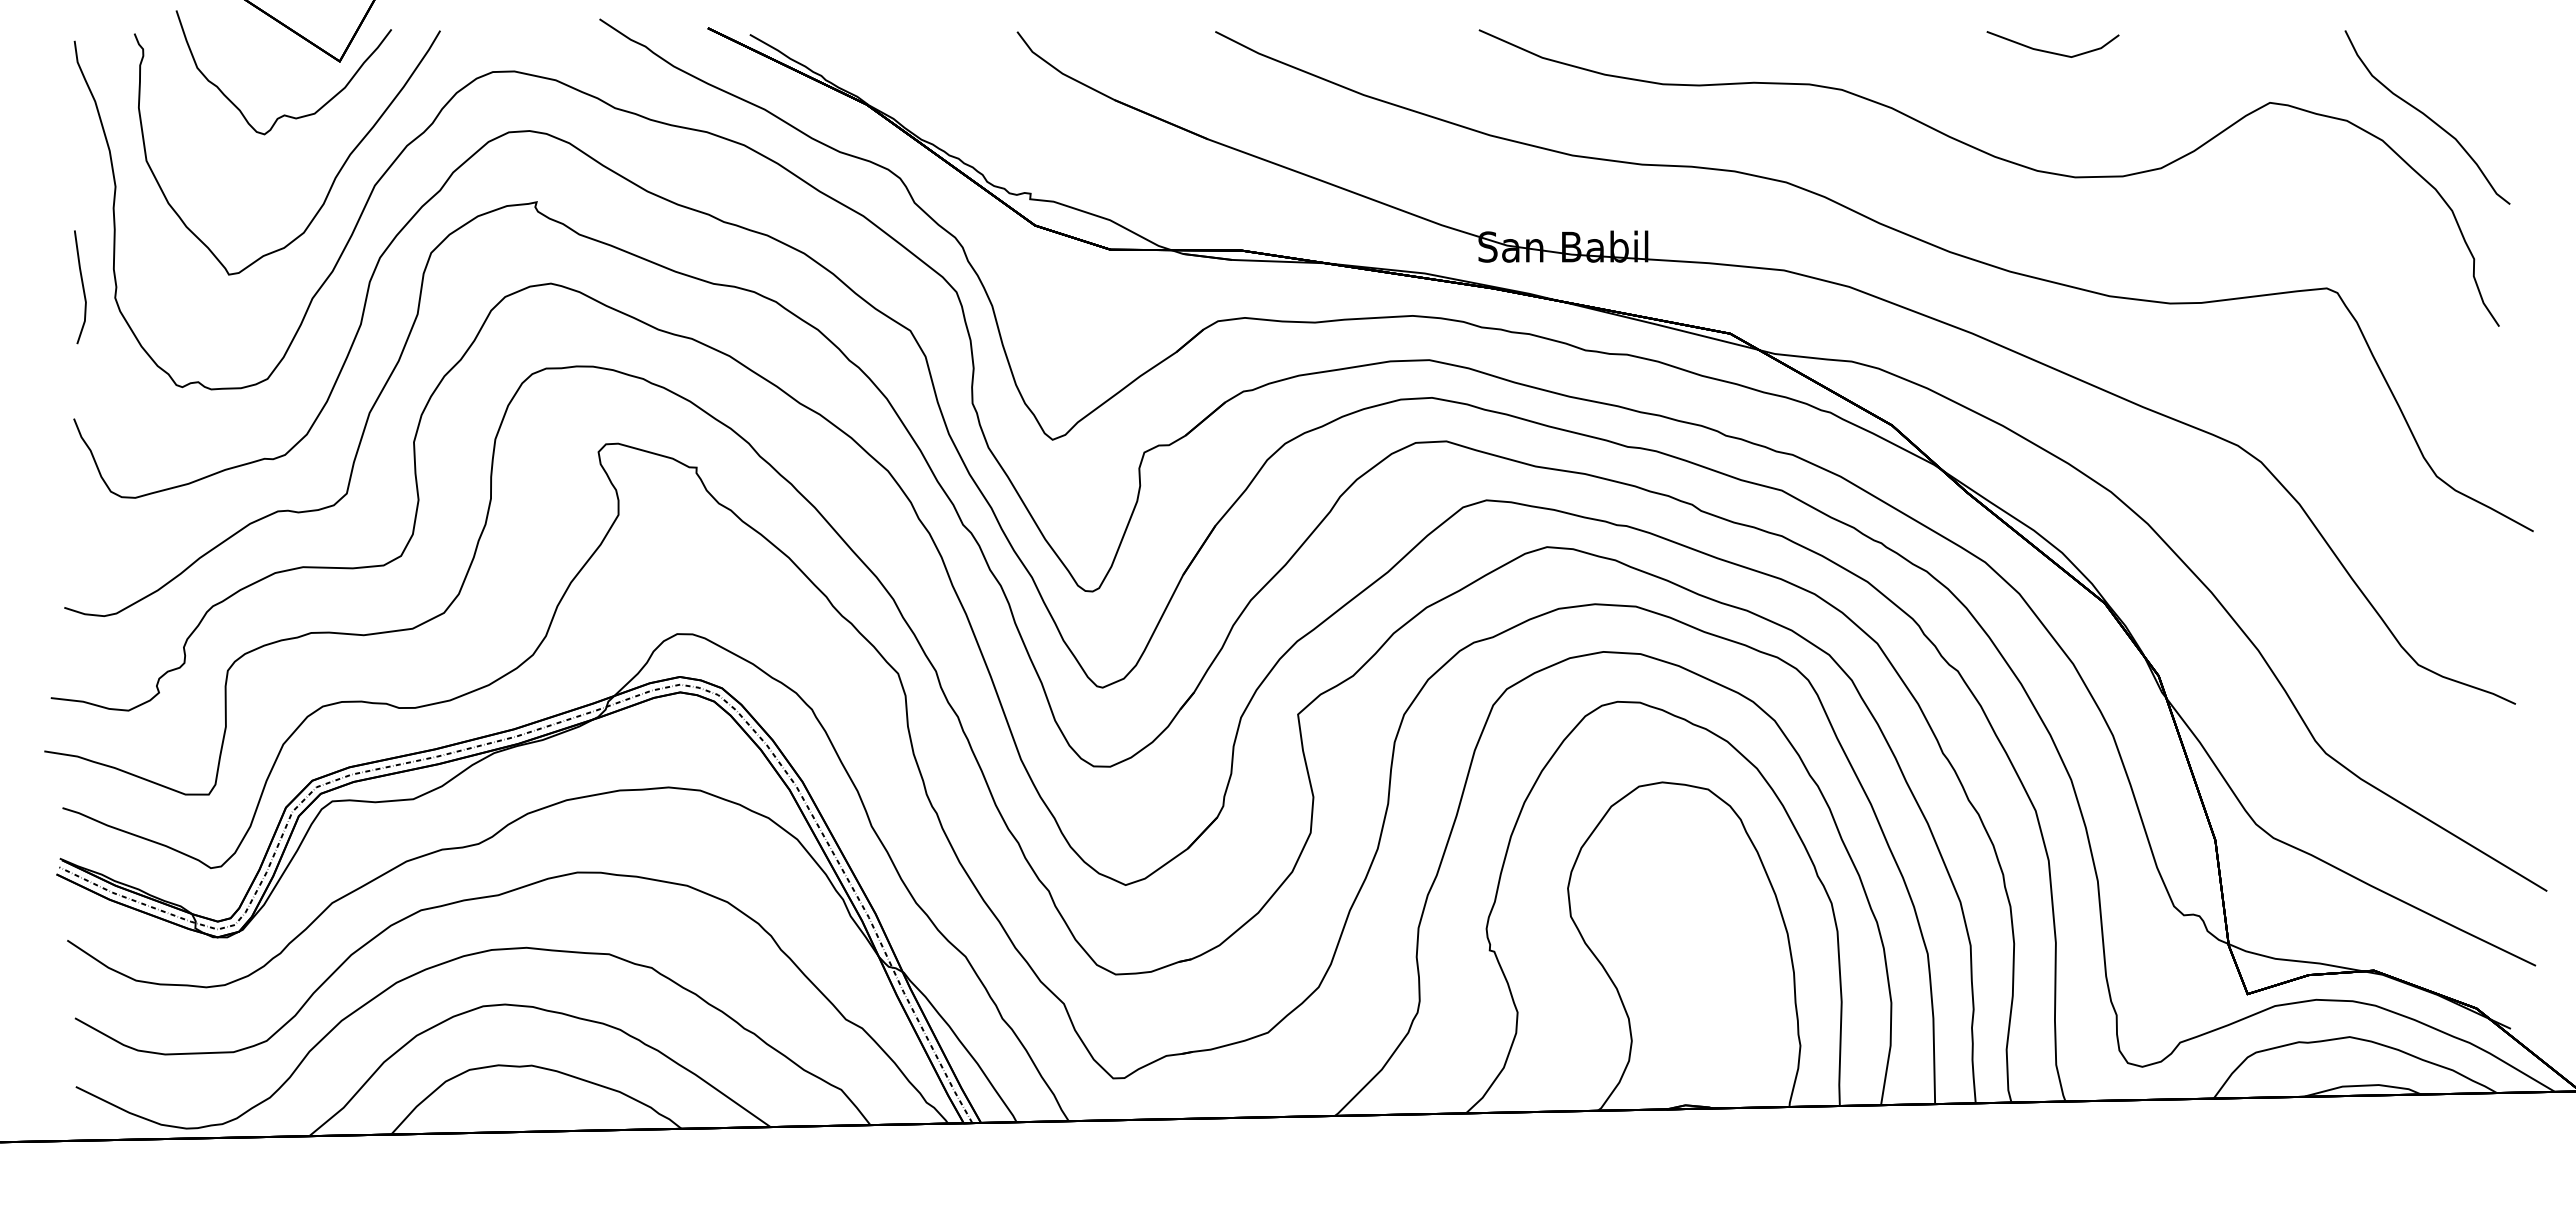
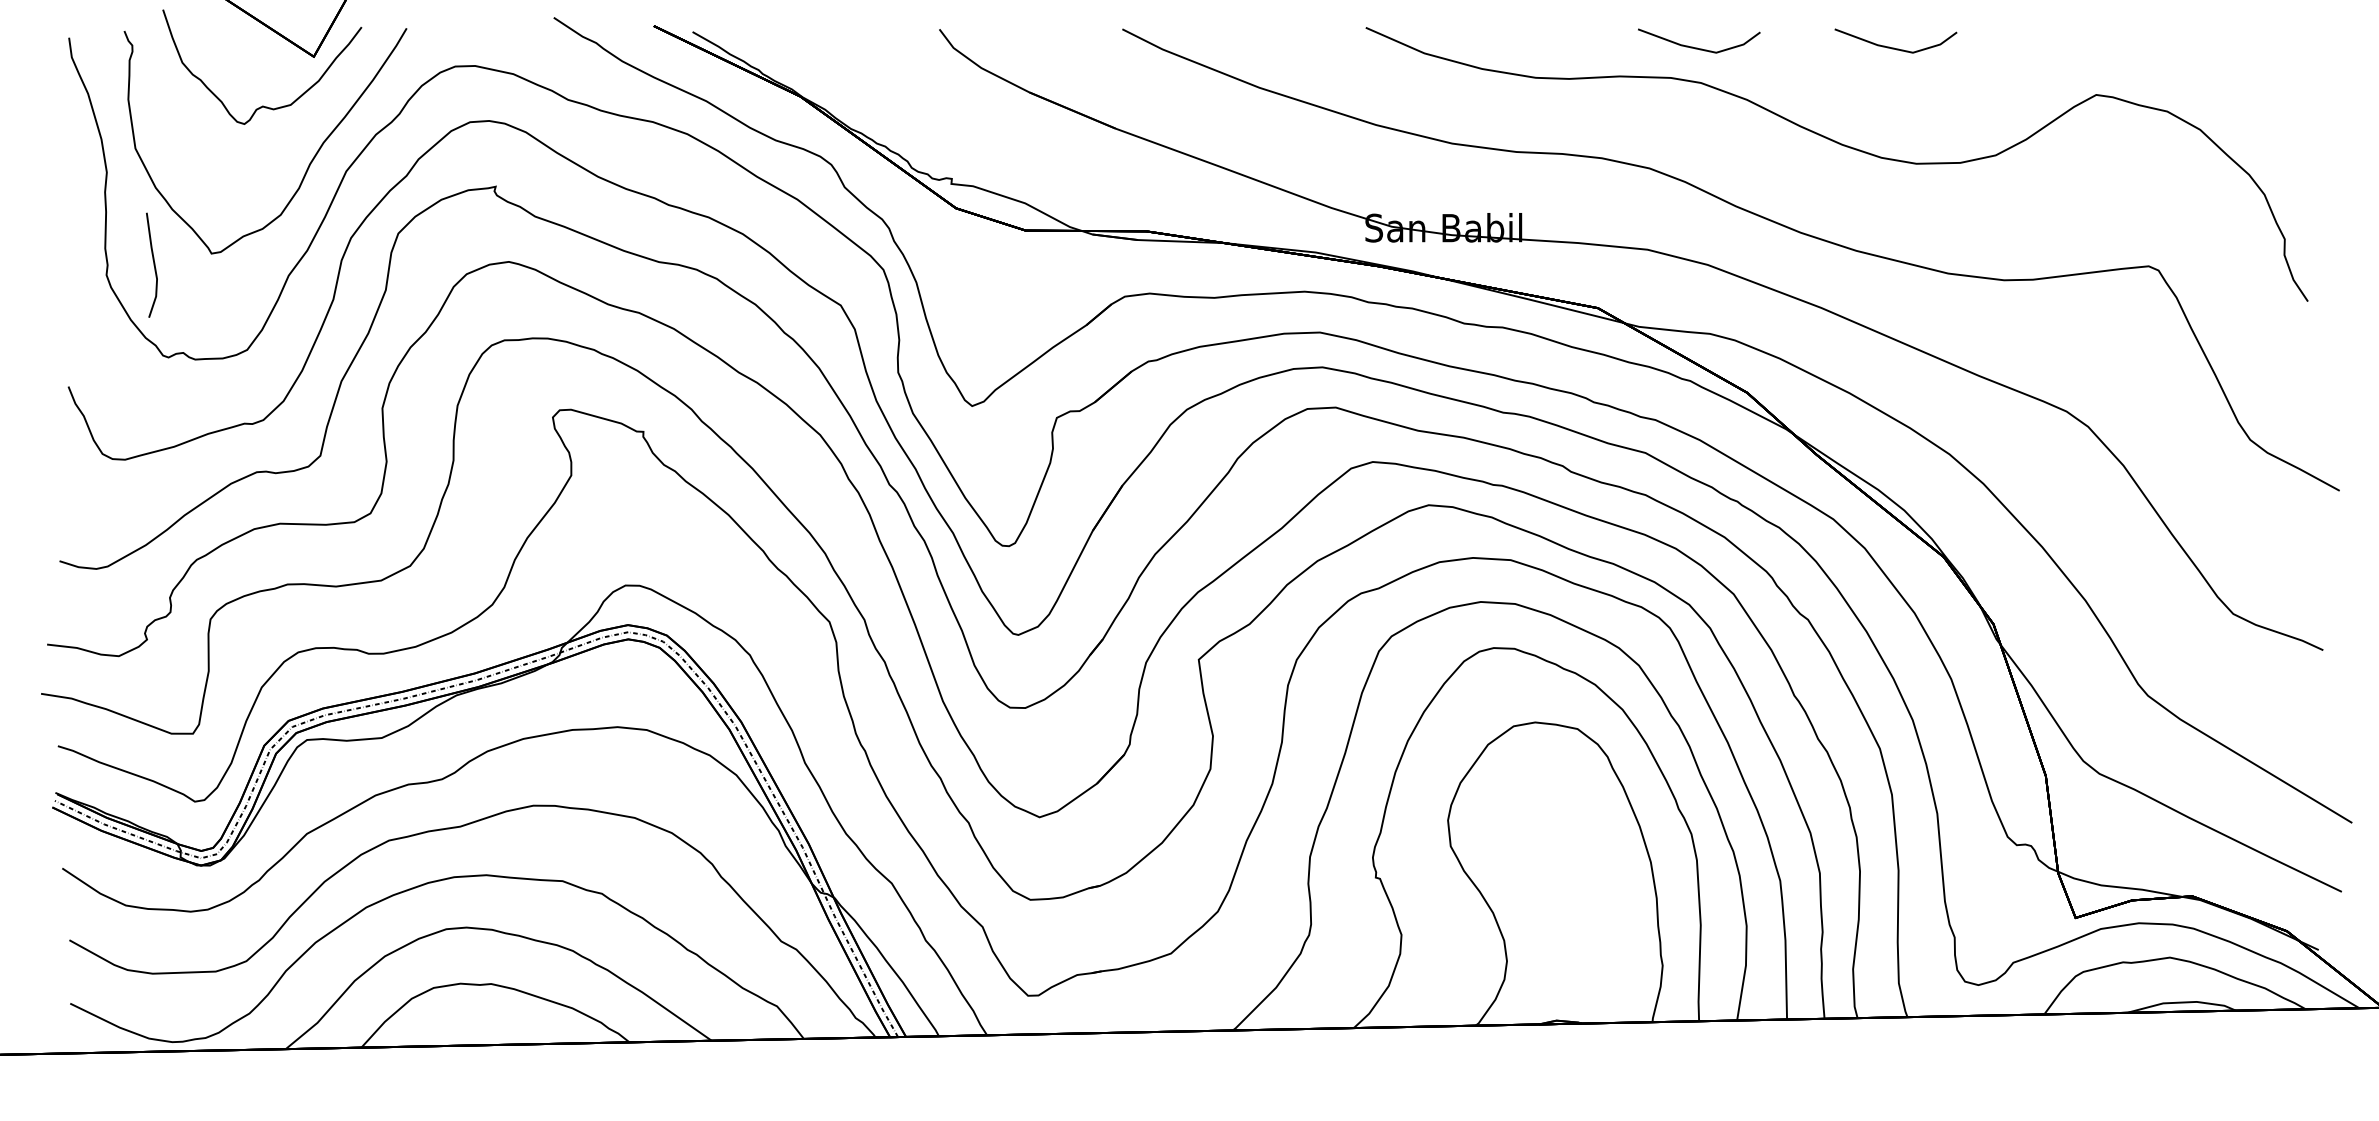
line: (1838, 51) -> (1697, 47), added
curve: (2427, 117) -> (2241, 108), removed
line: (82, 287) -> (153, 265), moved

